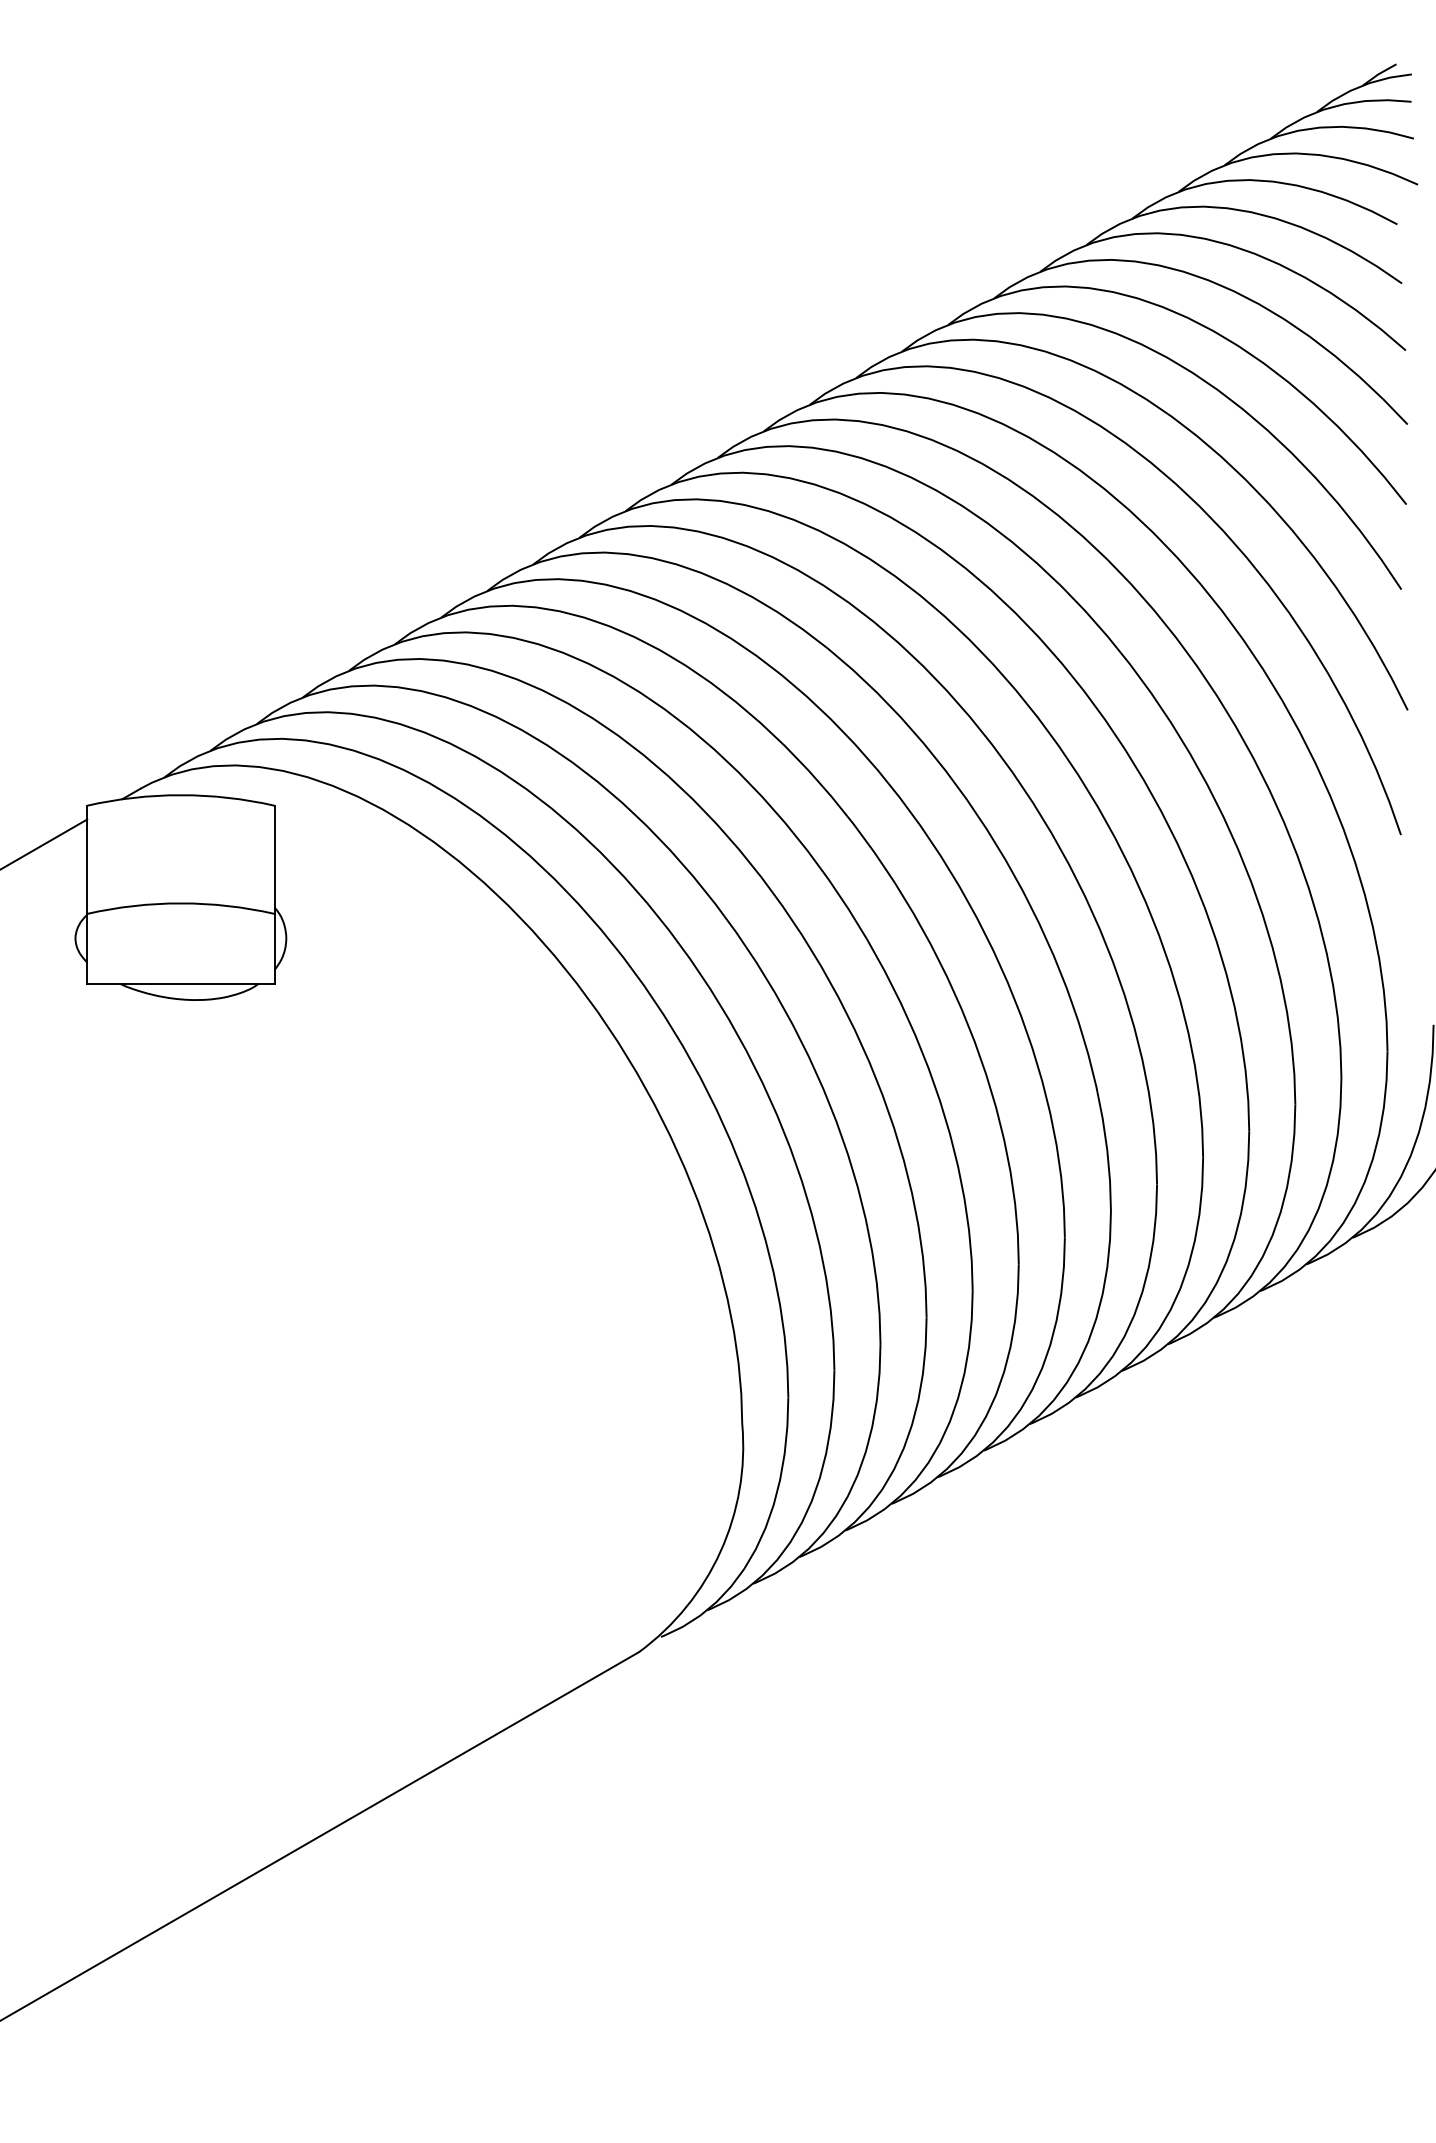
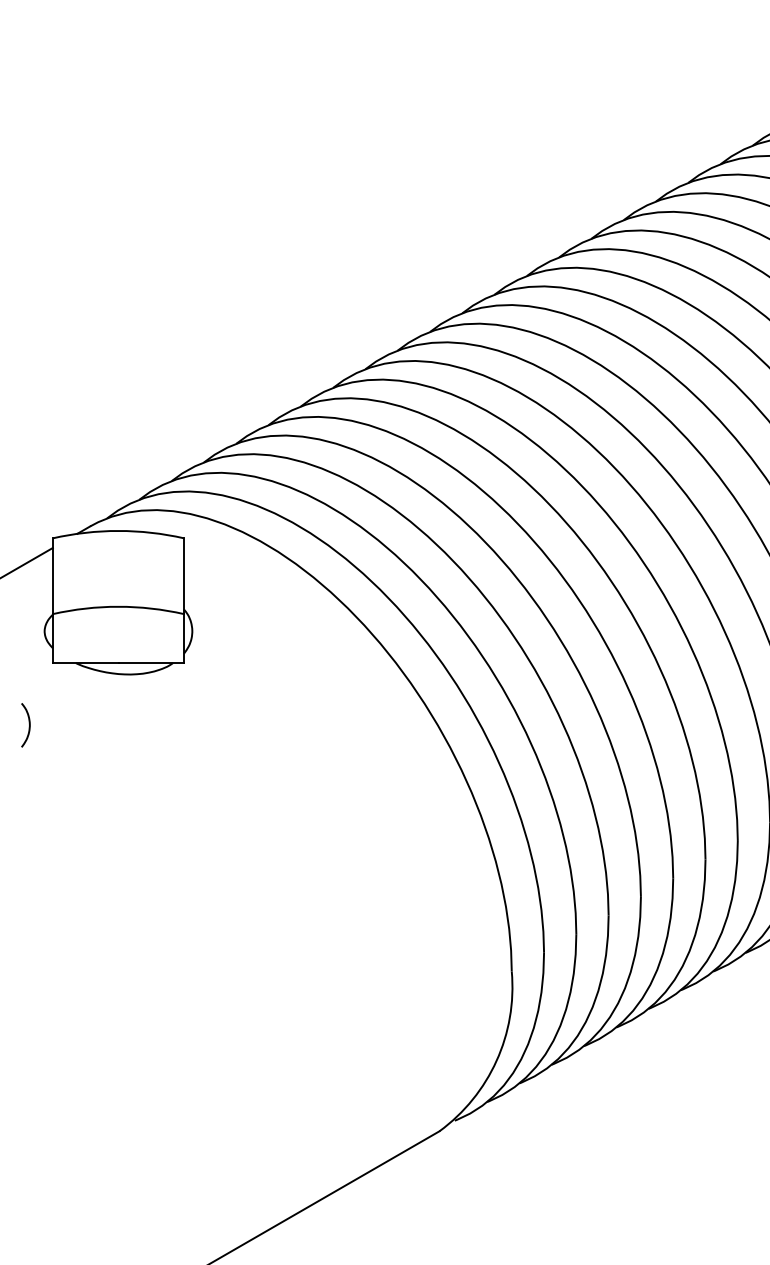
curve: (53, 1072) -> (29, 725), added

